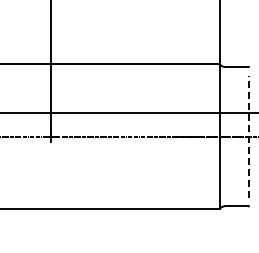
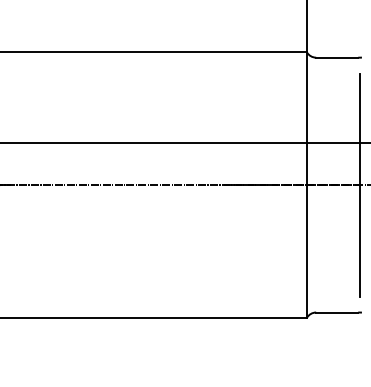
line: (248, 136) -> (359, 184), dashed -> solid

